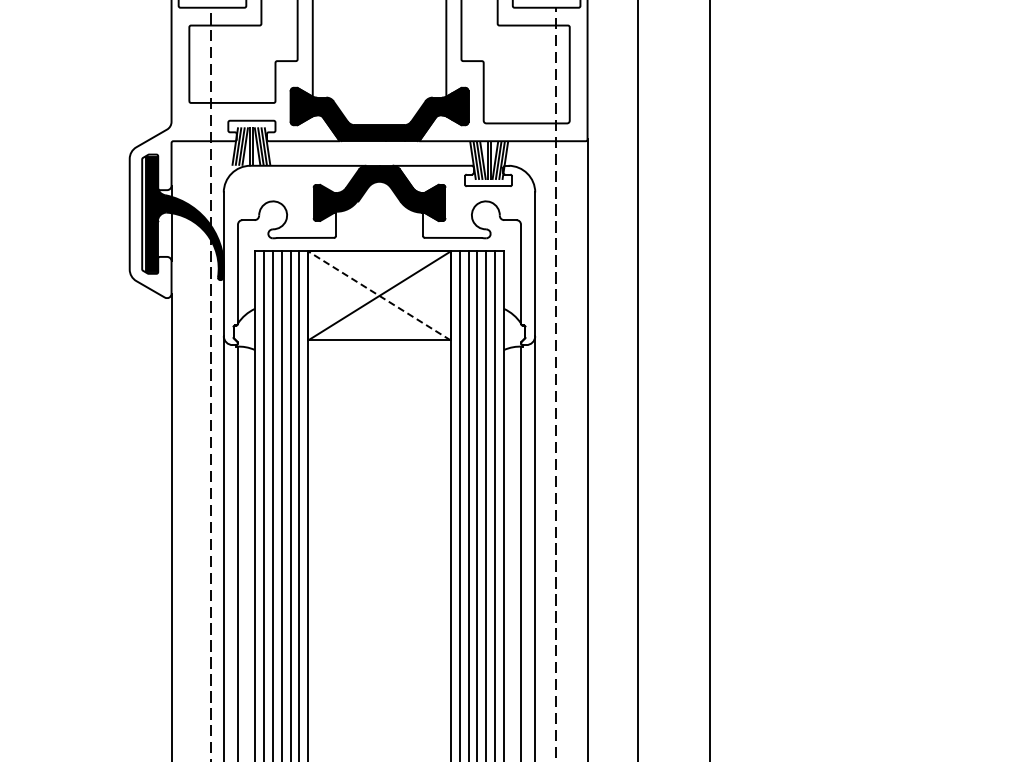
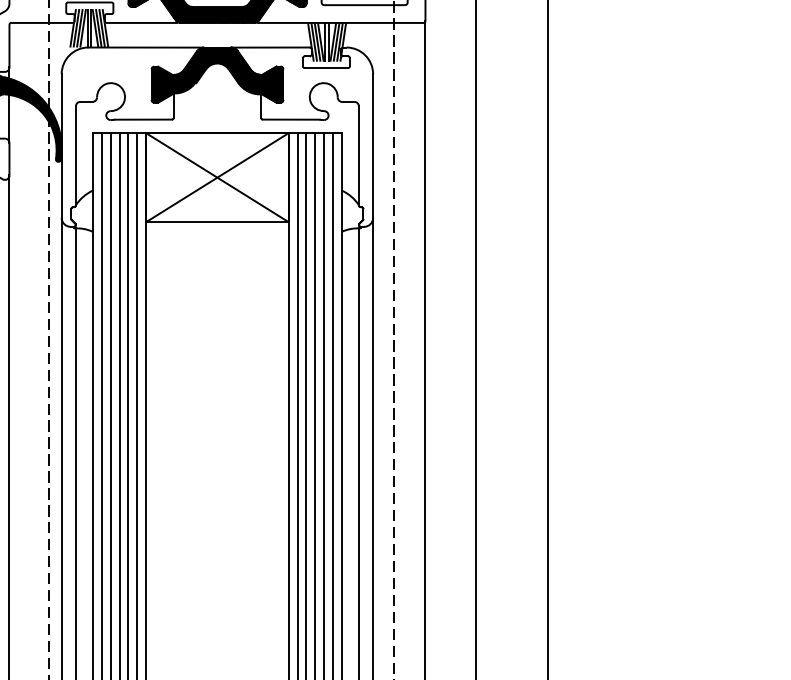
line: (379, 295) -> (217, 177), dashed -> solid

